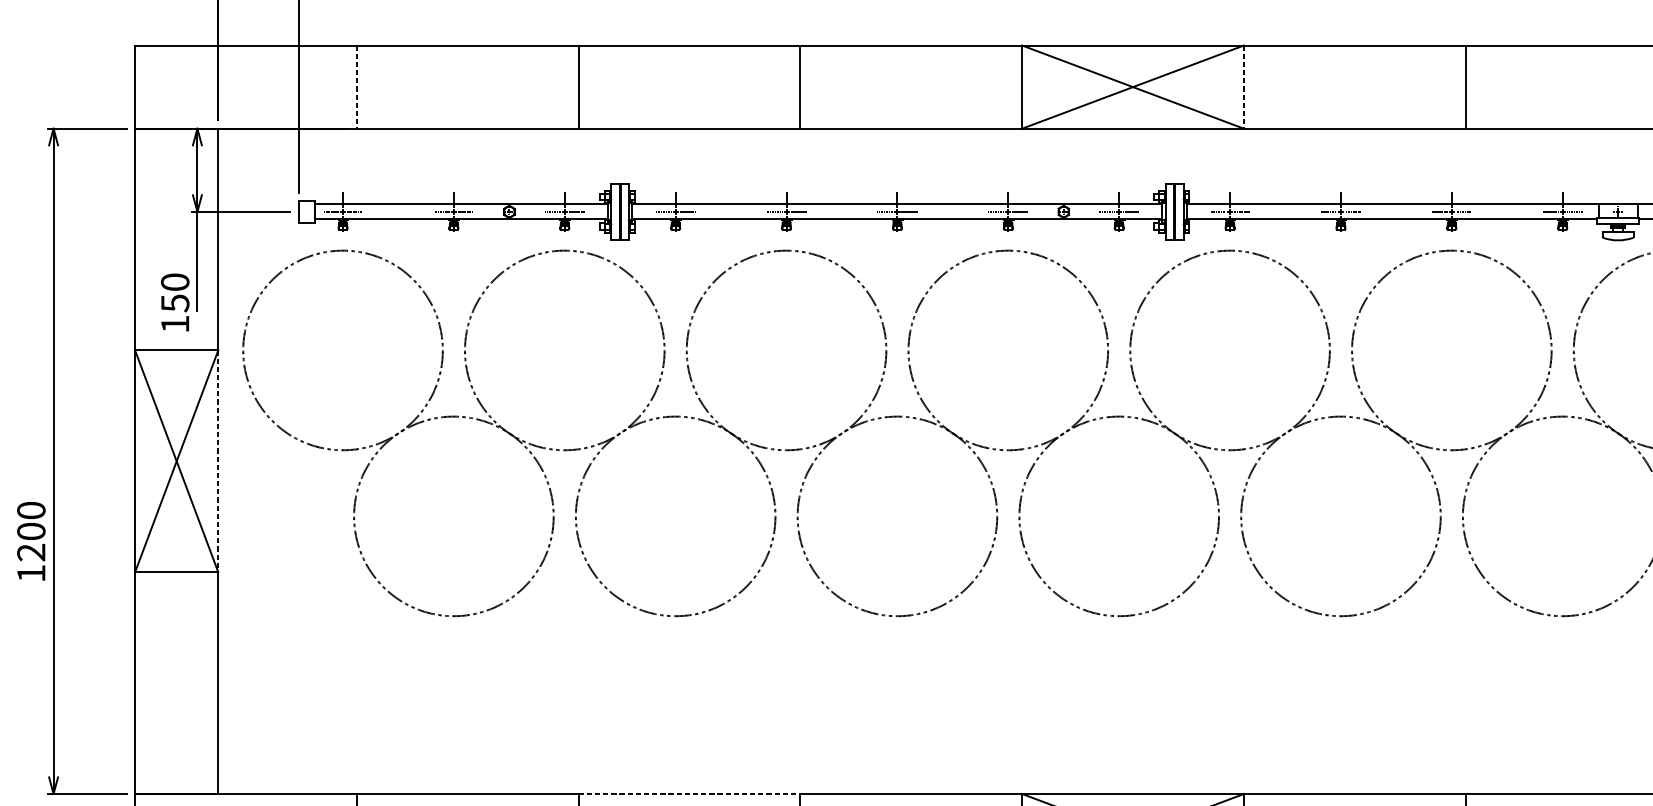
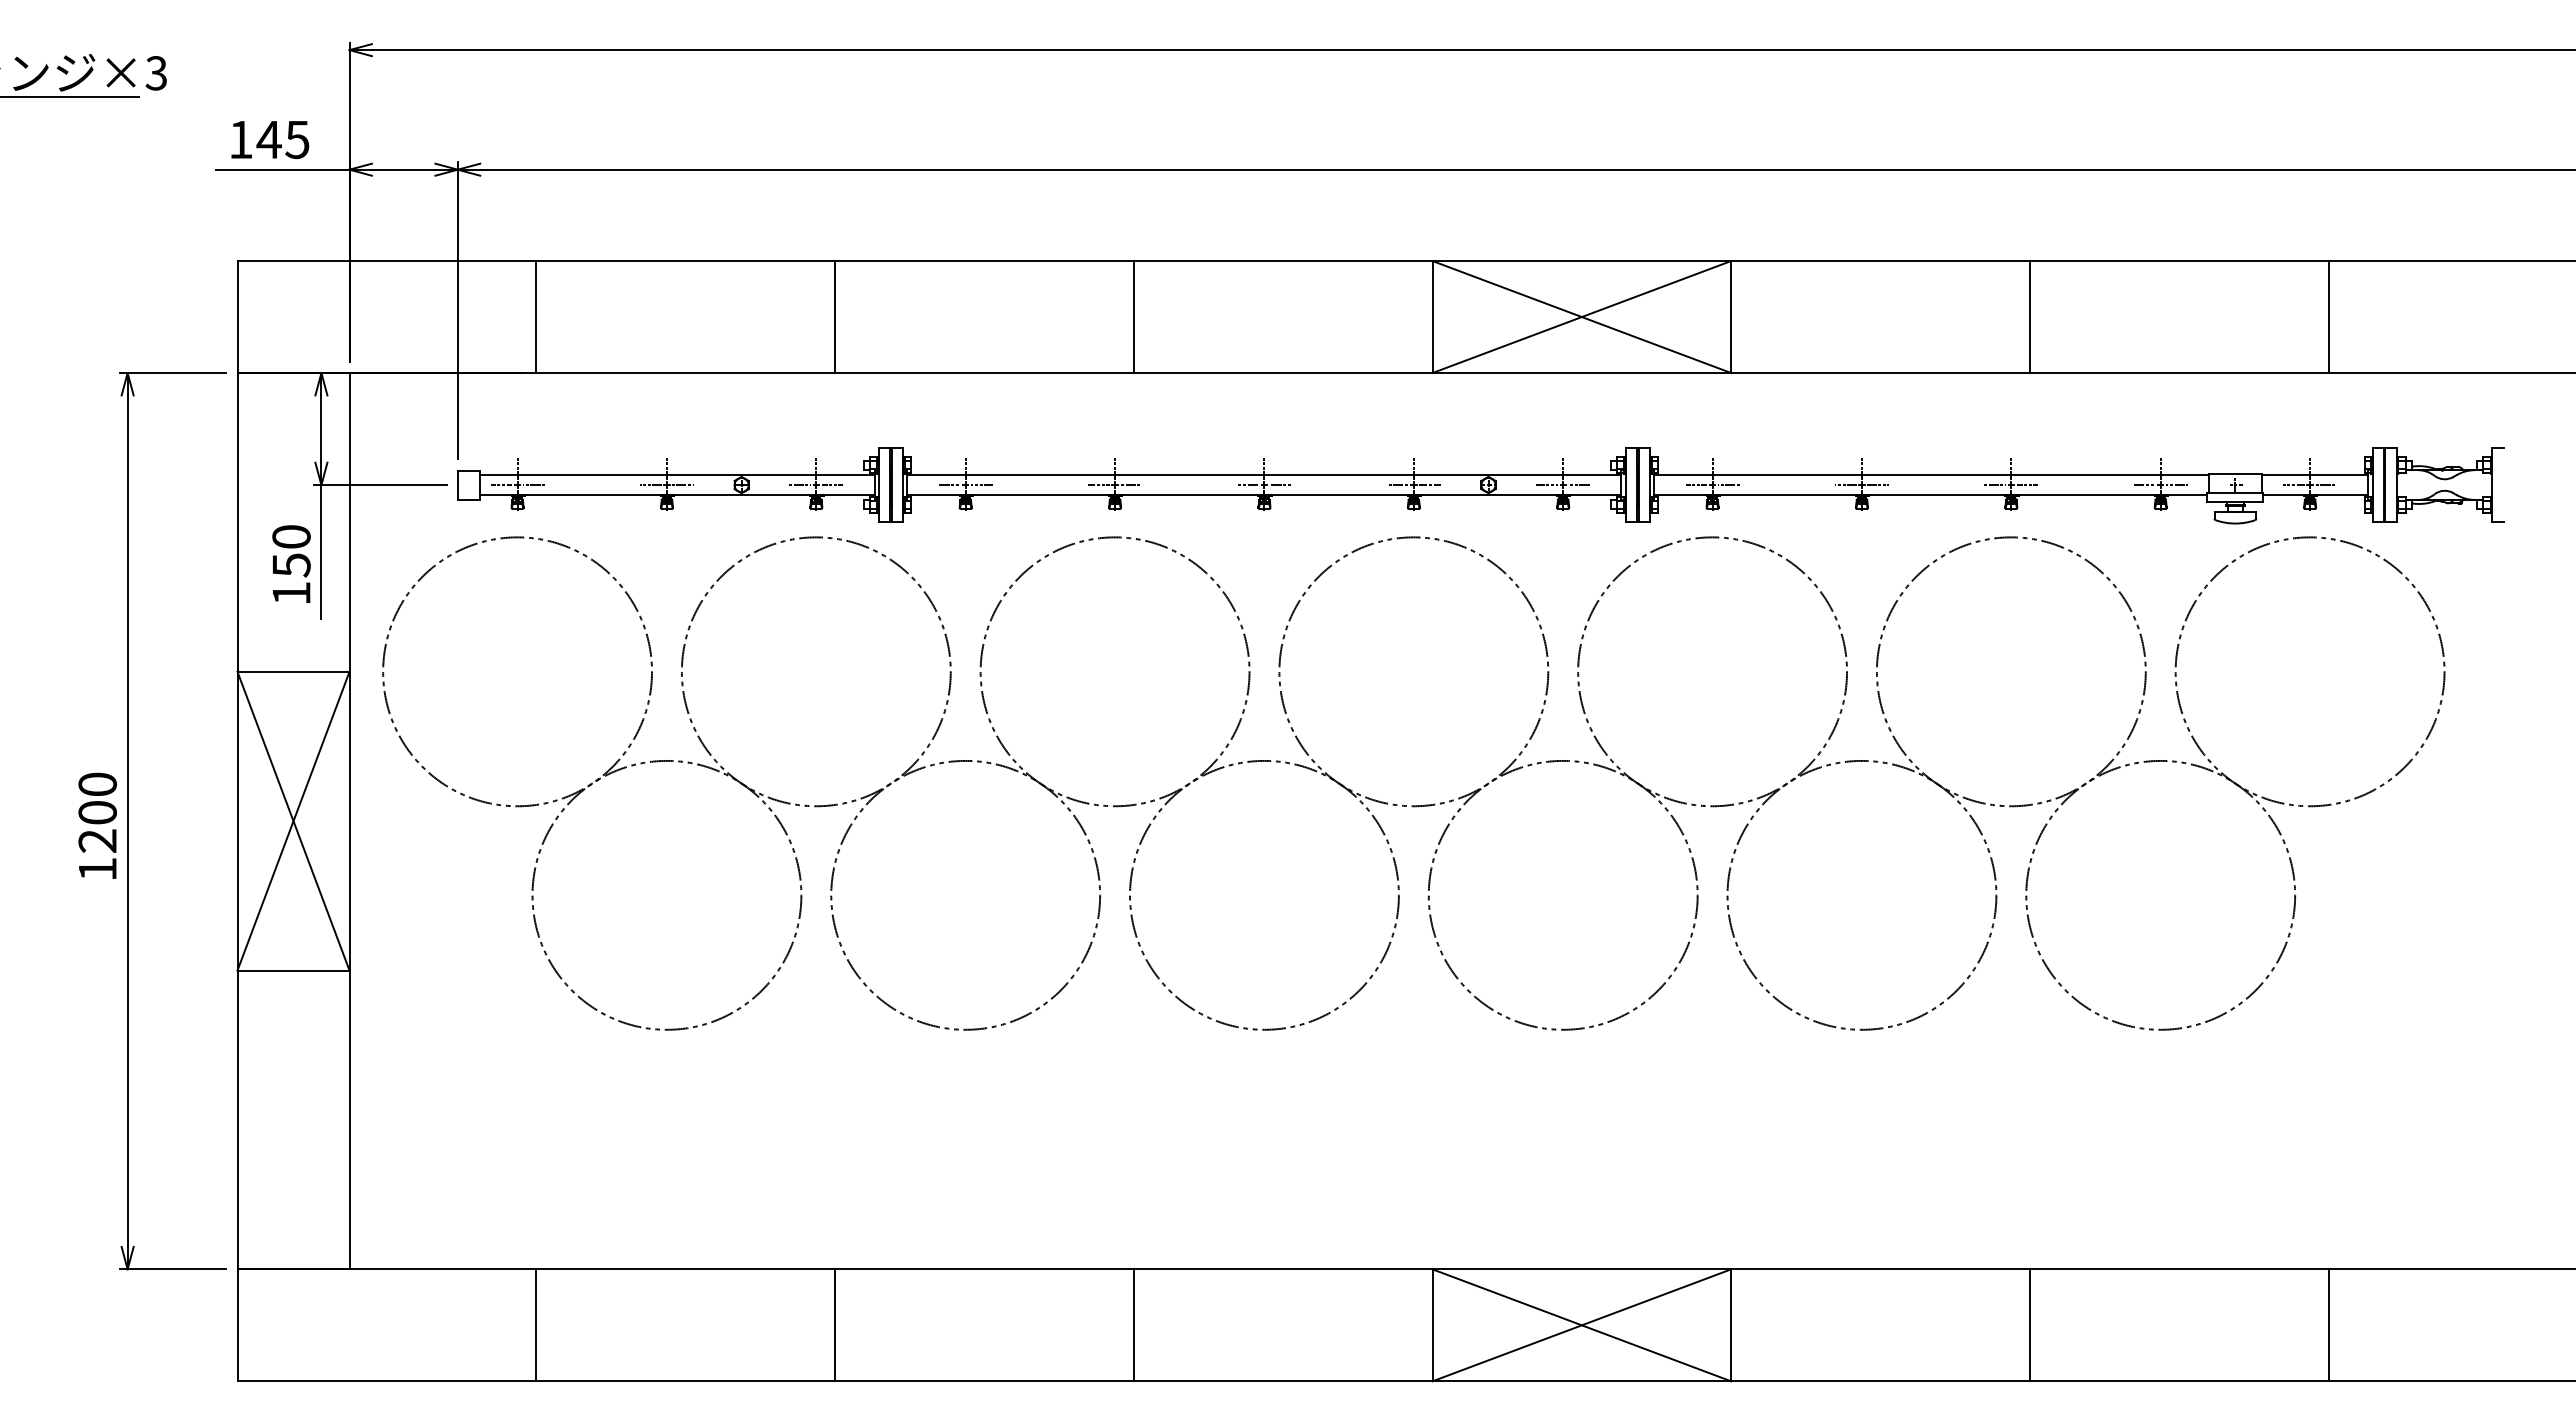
line: (357, 87) -> (536, 317), dashed -> solid
line: (1244, 87) -> (1731, 317), dashed -> solid
text: (175, 301) -> (291, 563), moved
line: (218, 461) -> (349, 821), dashed -> solid
text: (31, 541) -> (97, 825), moved
line: (689, 794) -> (984, 1269), dashed -> solid

